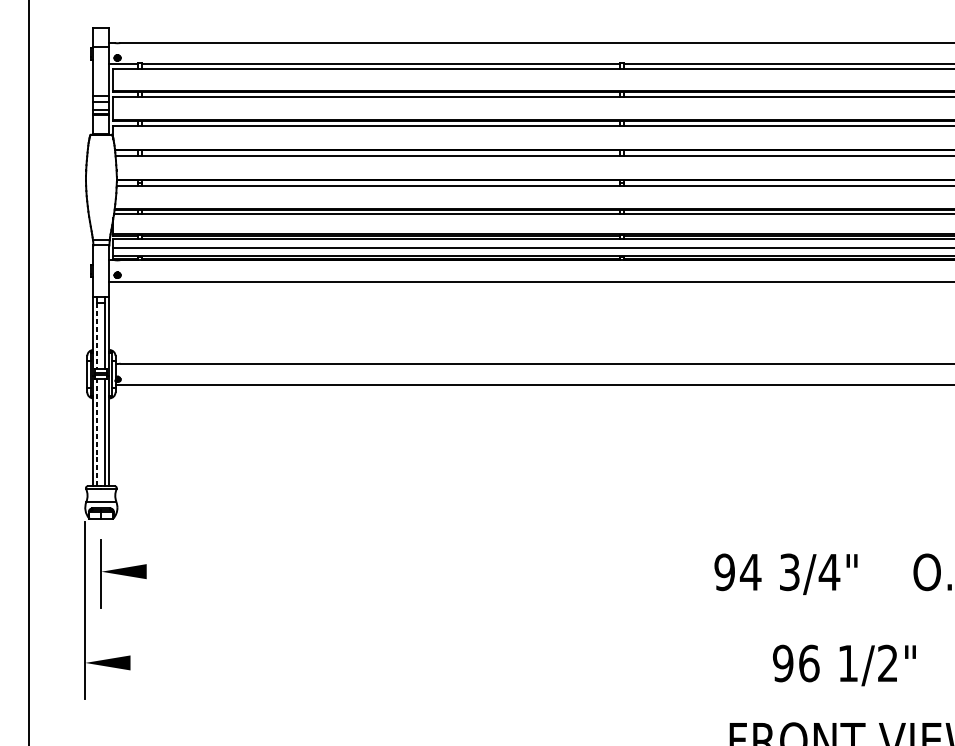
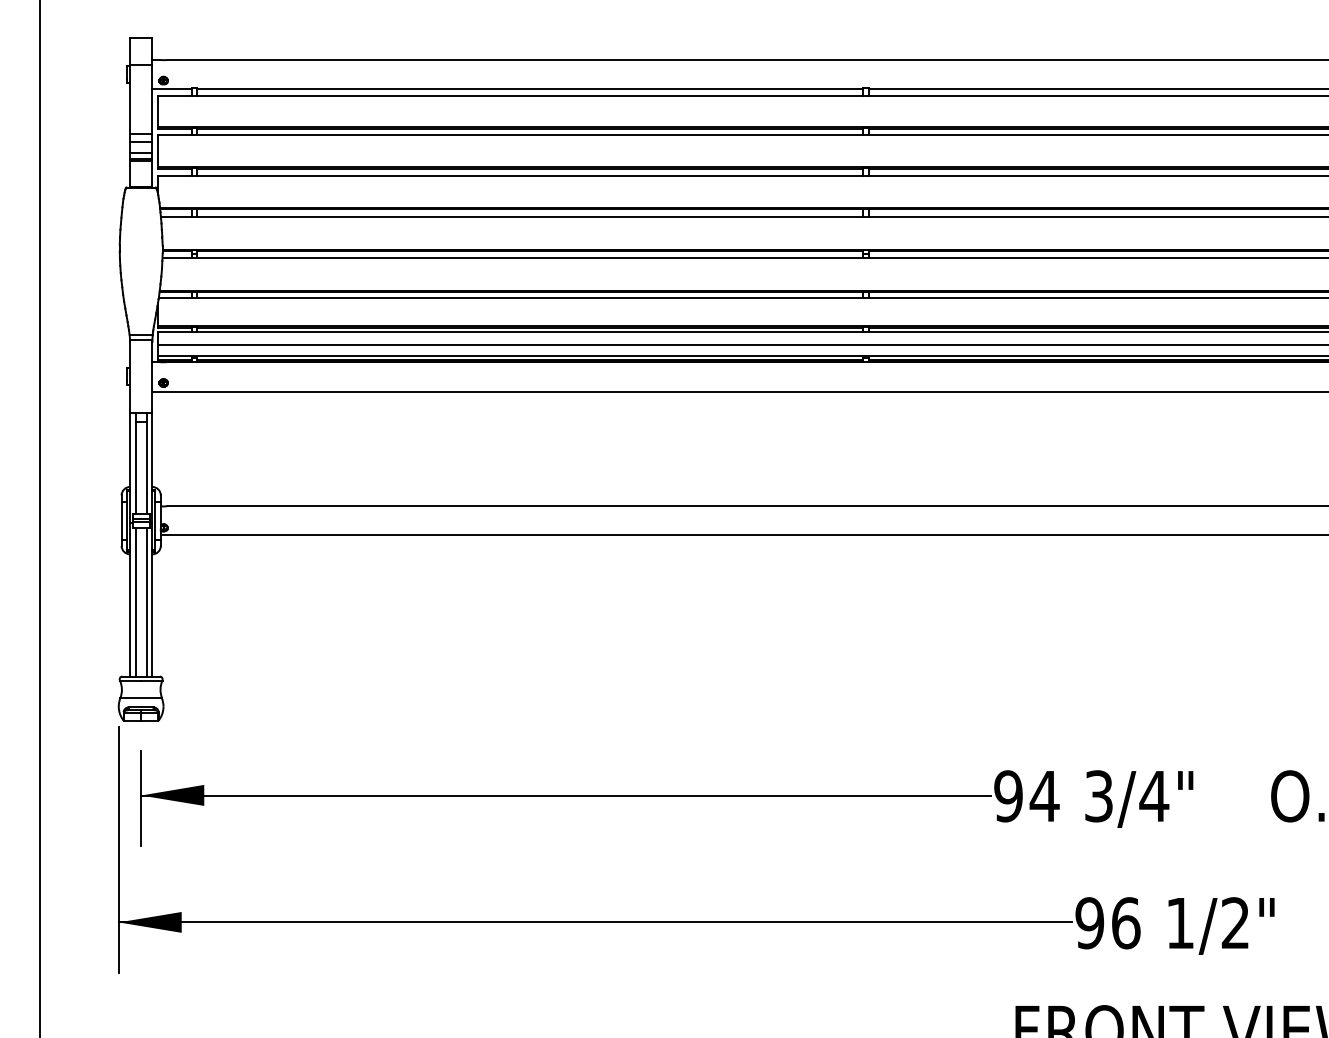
line: (97, 335) -> (135, 467), dashed -> solid
line: (97, 432) -> (135, 601), dashed -> solid
line: (406, 571) -> (565, 795), added
line: (427, 662) -> (594, 922), added

